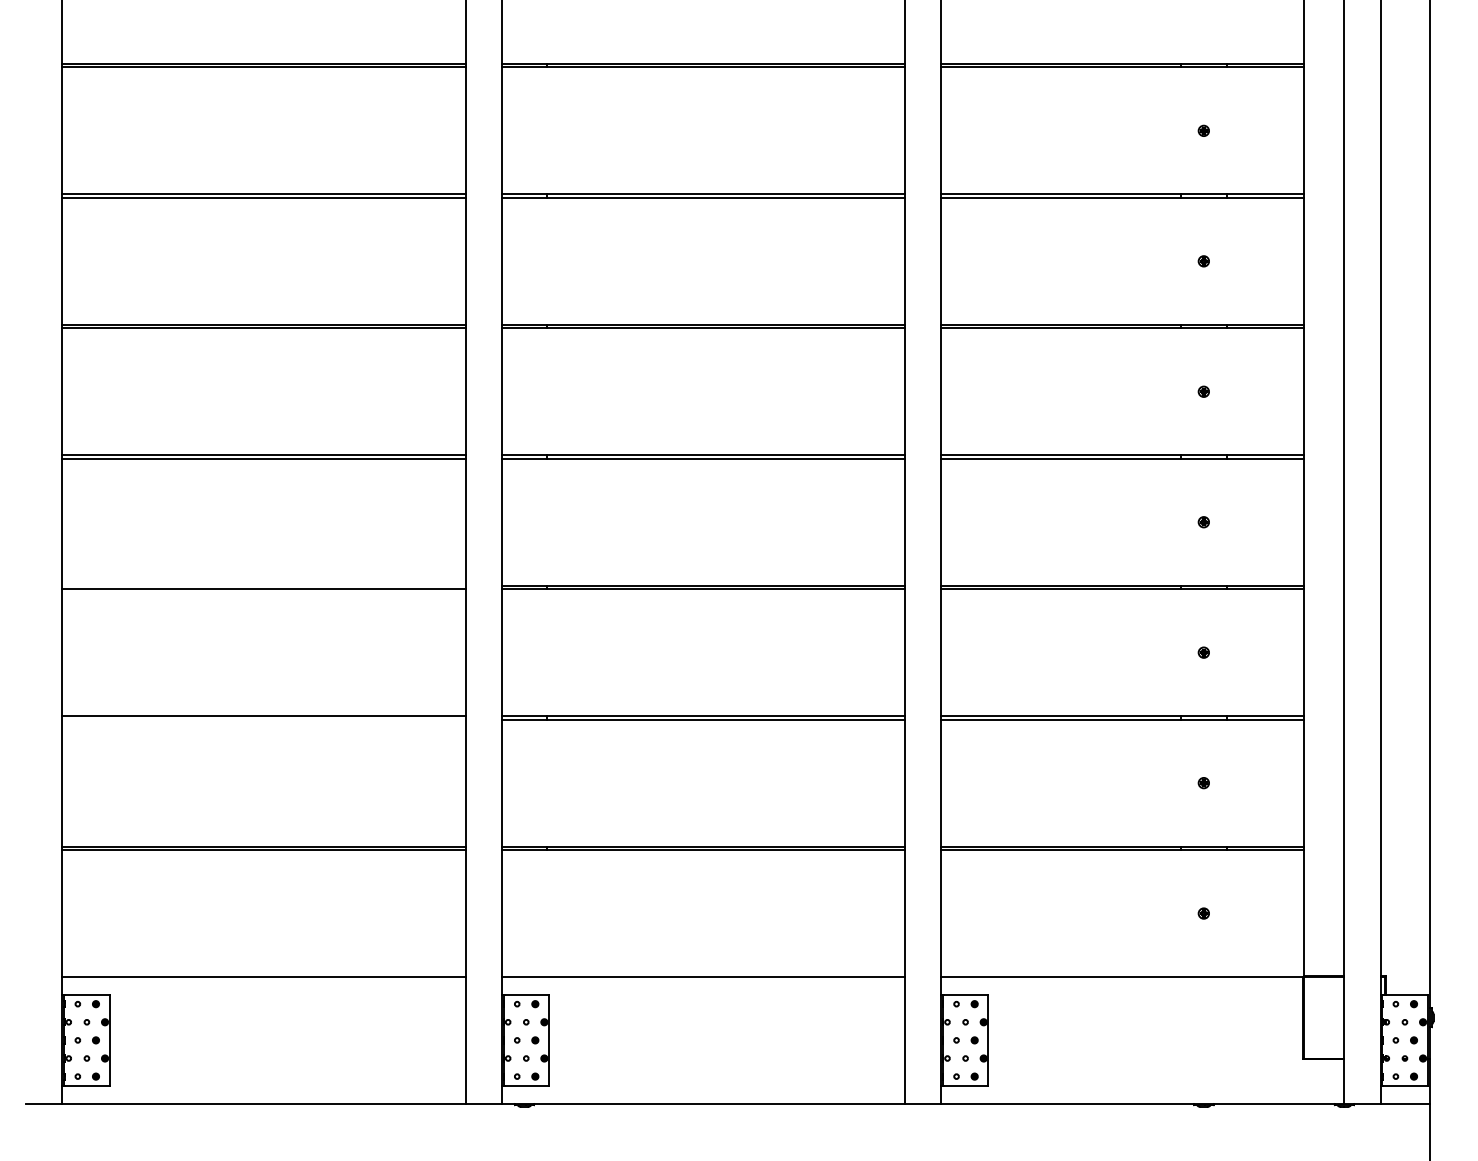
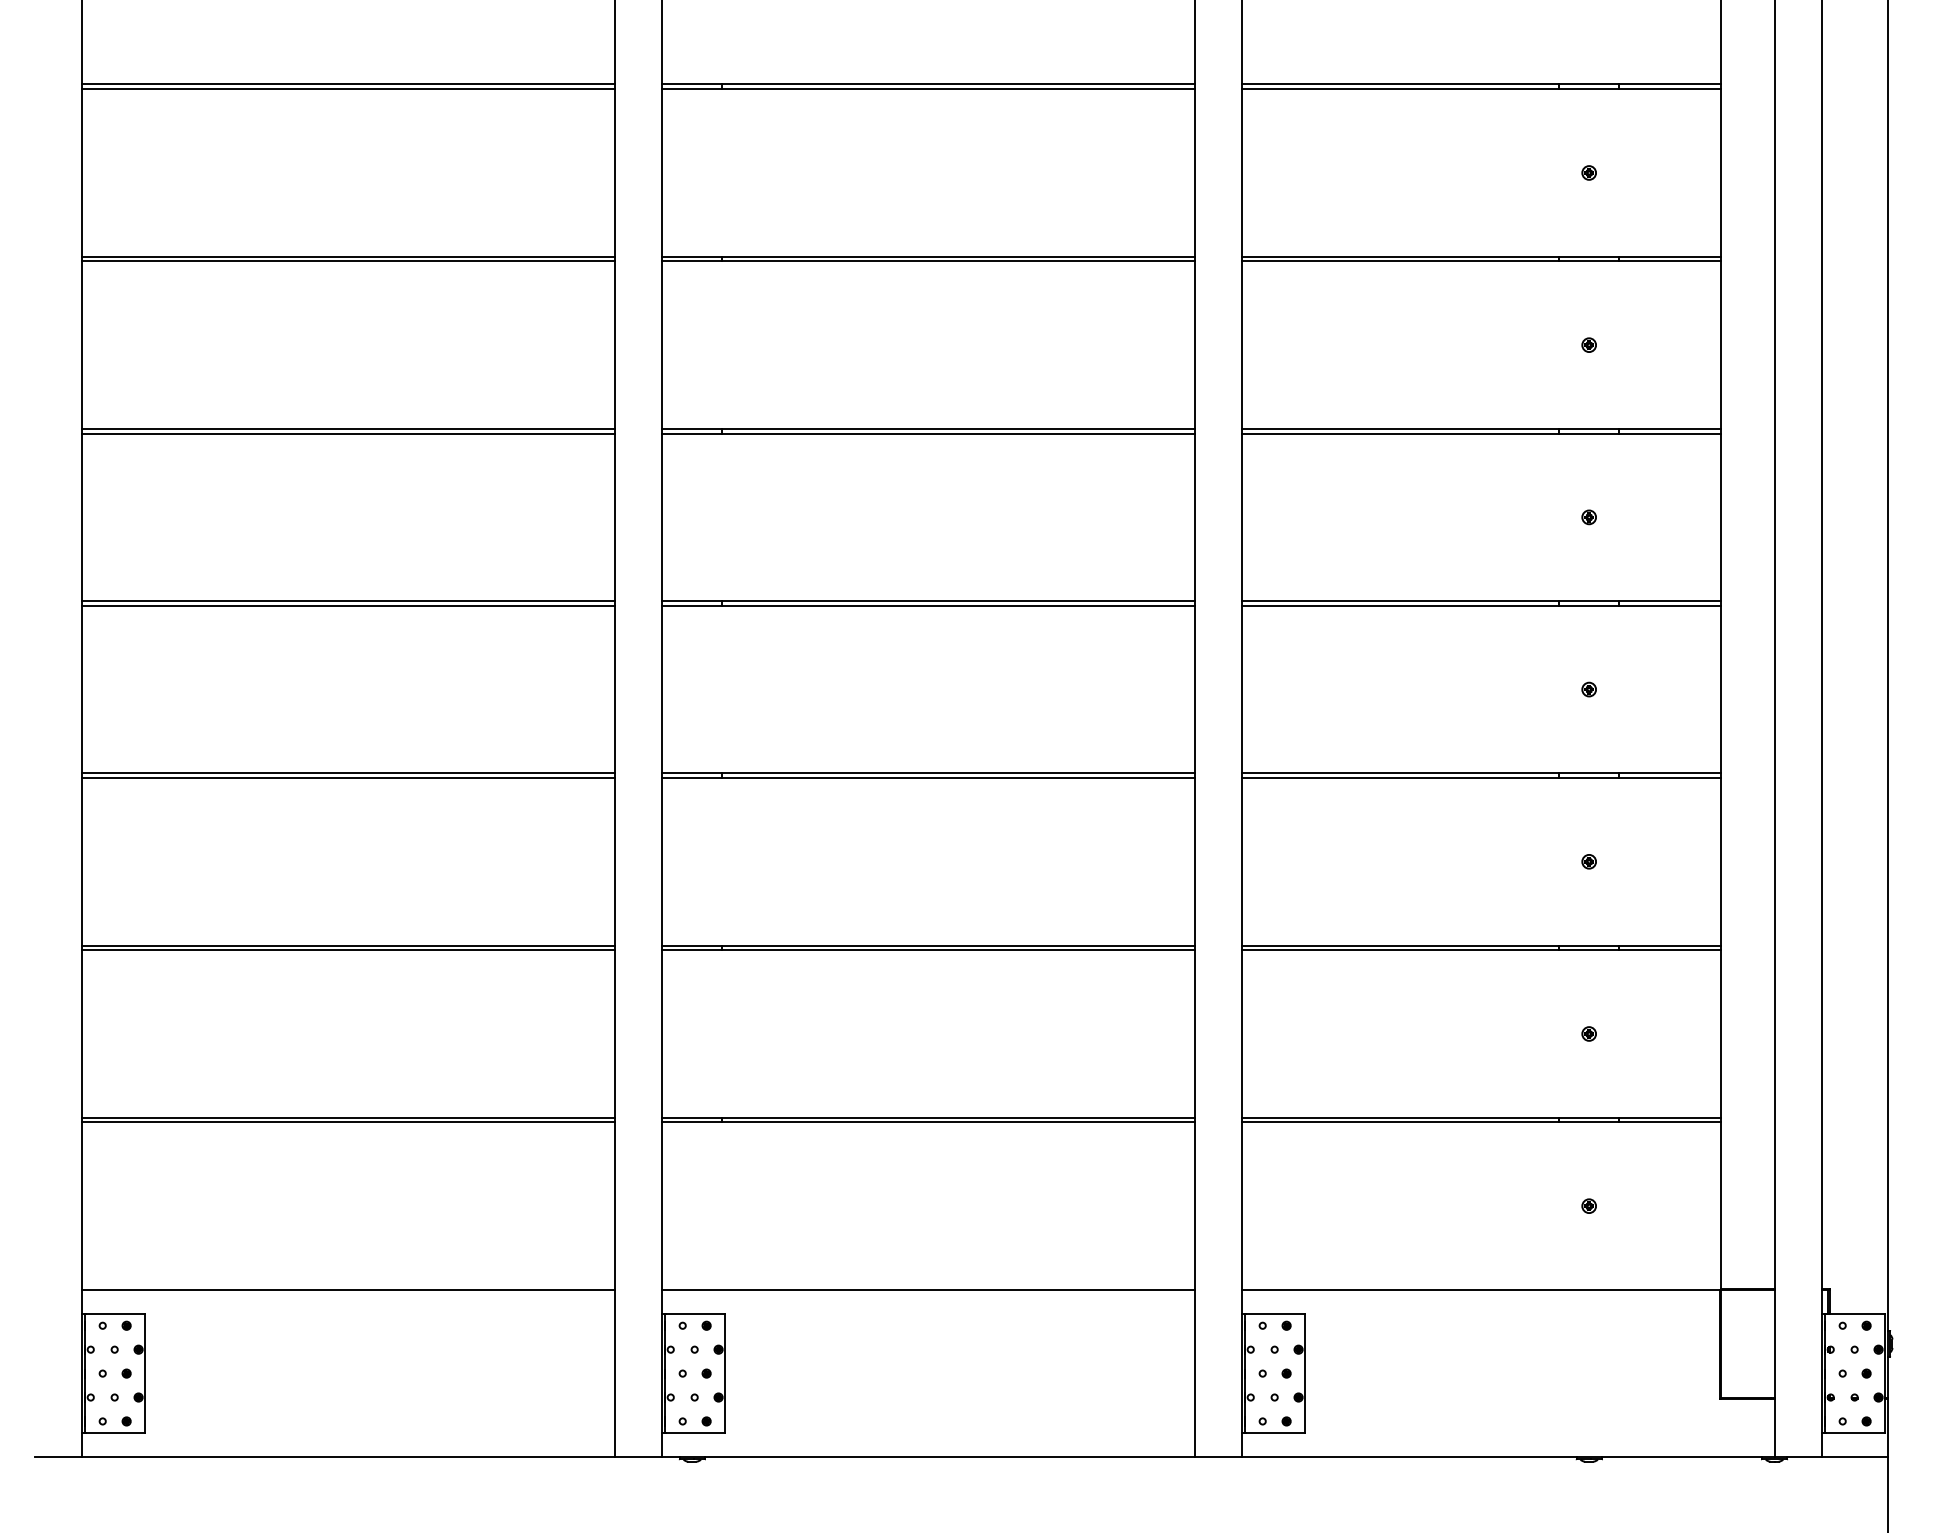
line: (264, 585) -> (348, 773), added
line: (264, 719) -> (348, 950), added

